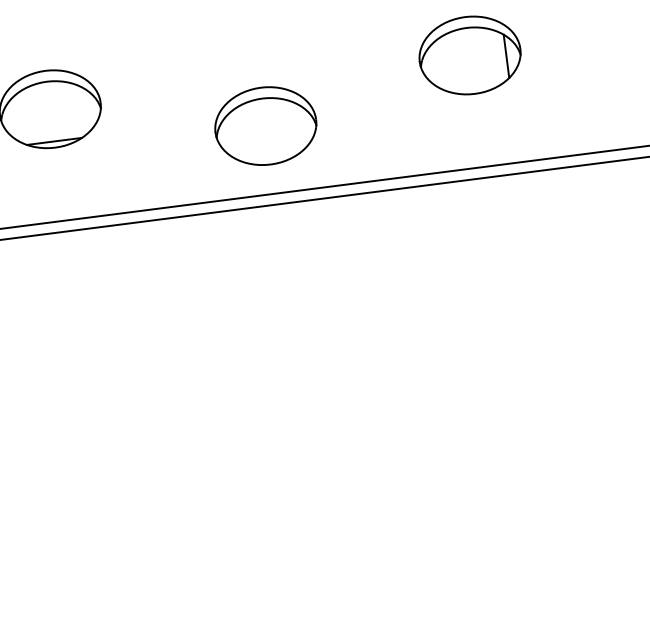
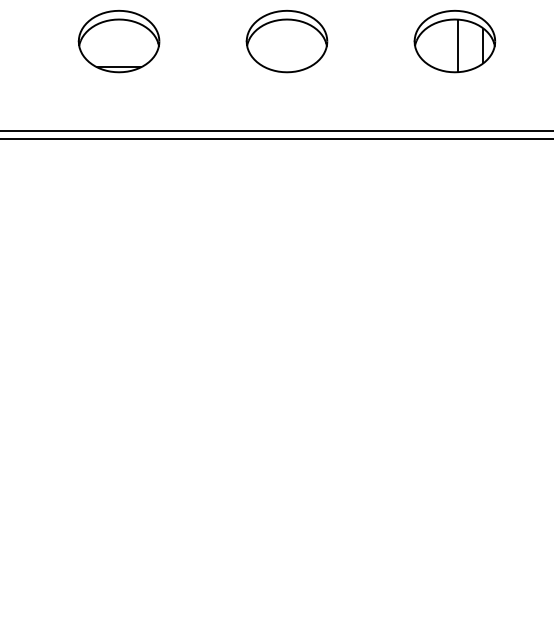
line: (475, 59) -> (458, 45), added
part: (265, 126) -> (286, 41), moved

